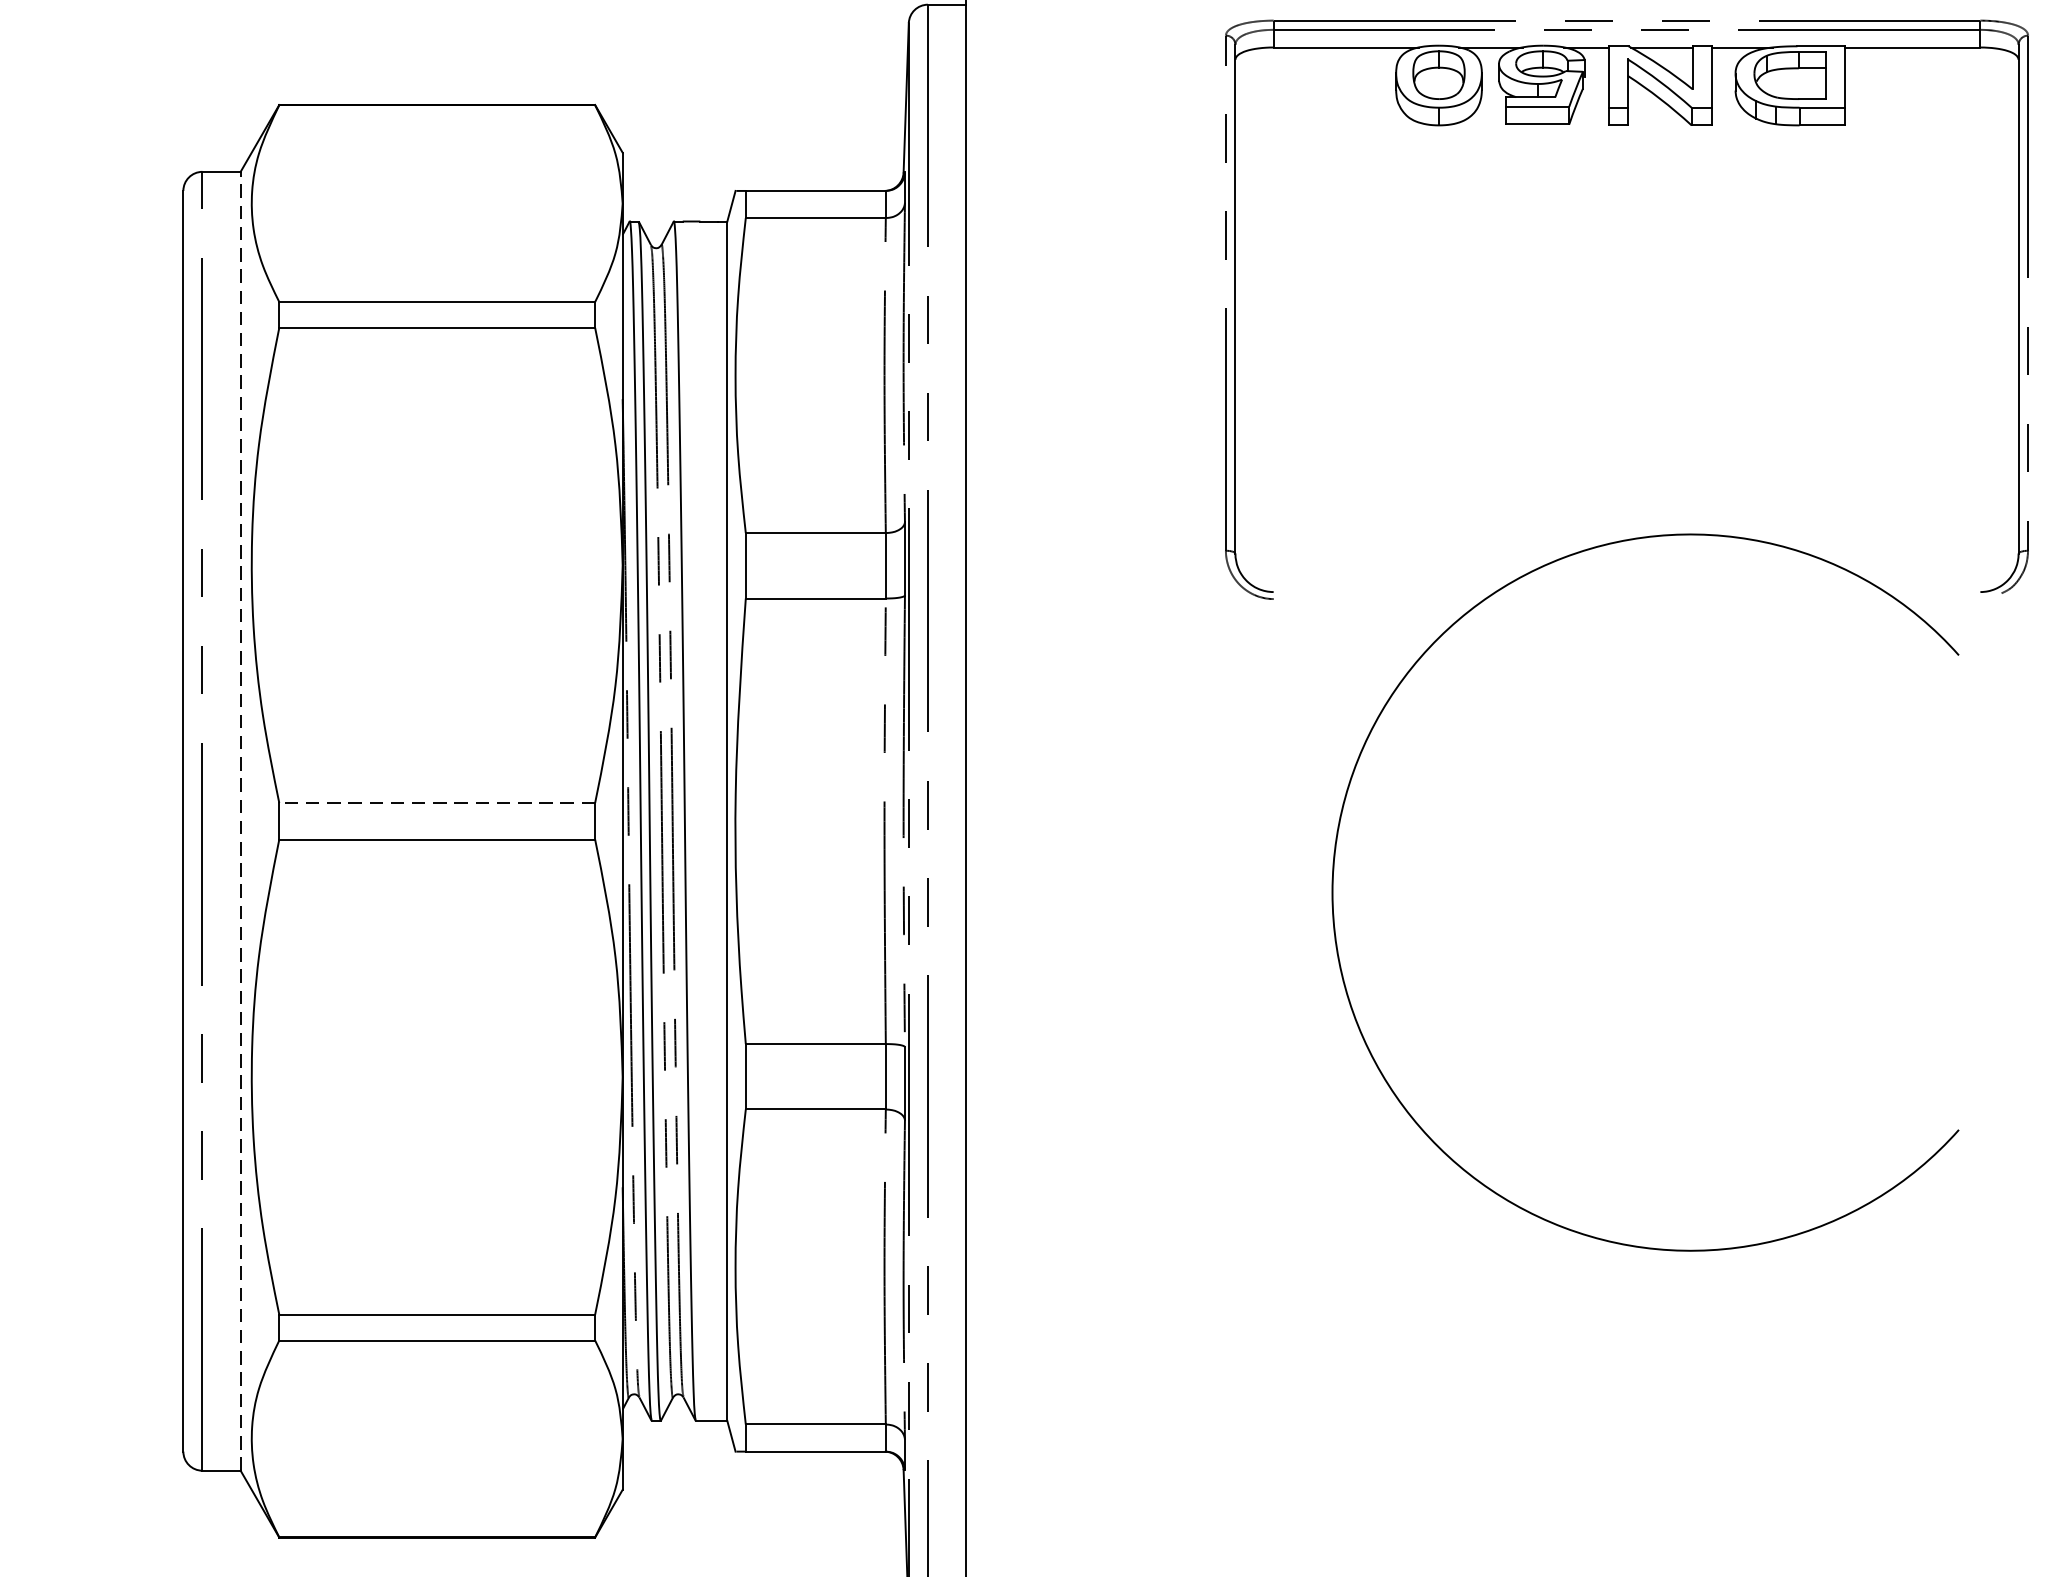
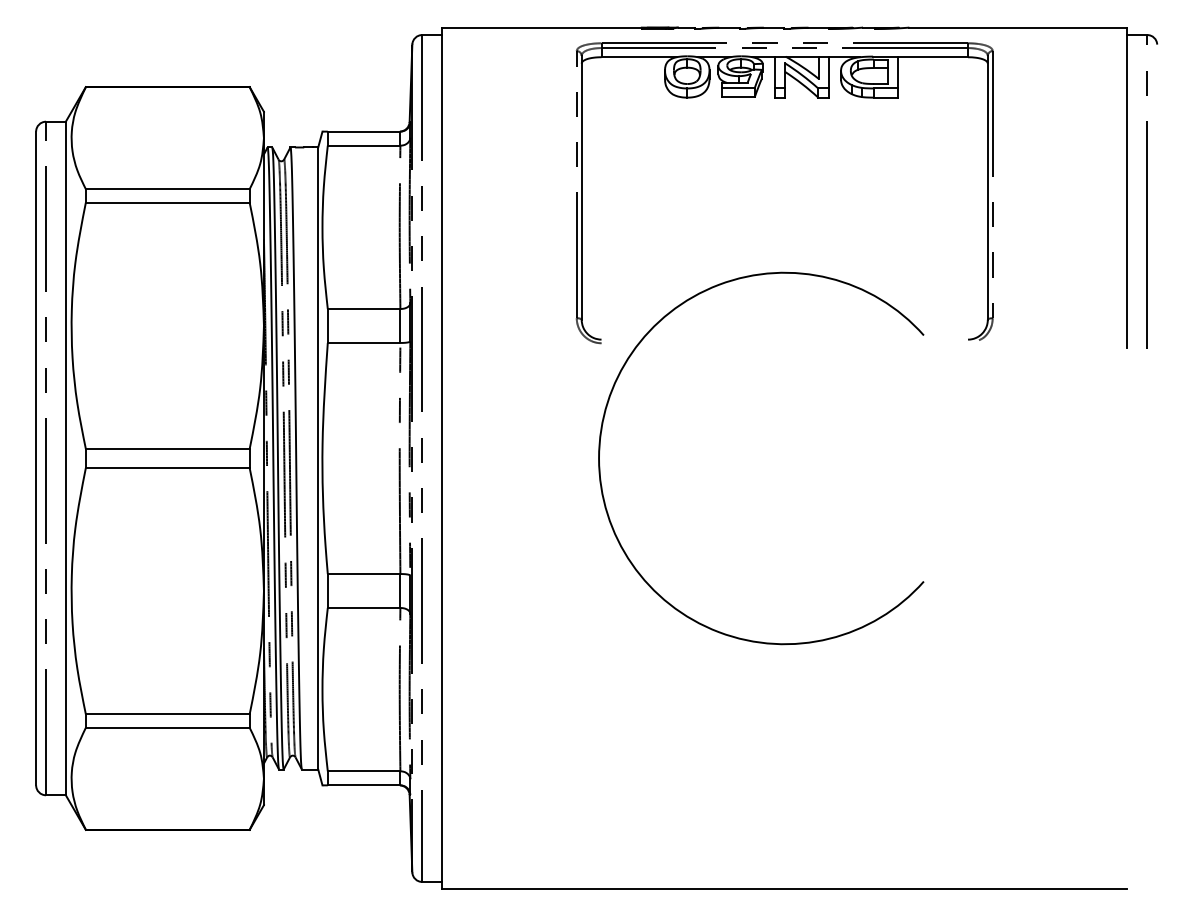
line: (436, 803) -> (167, 449), dashed -> solid
line: (239, 821) -> (65, 458), dashed -> solid
arc: (1335, 877) -> (600, 450), moved

